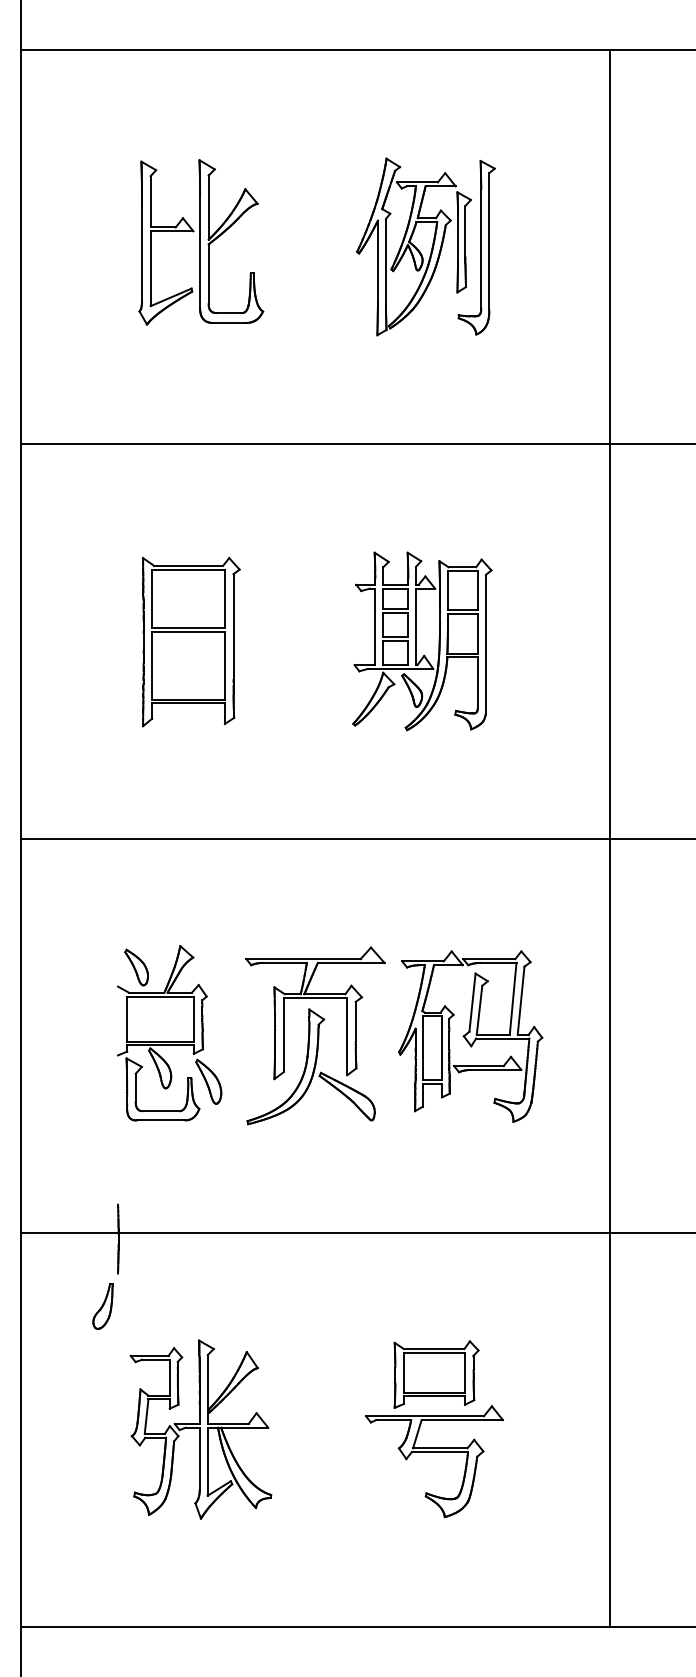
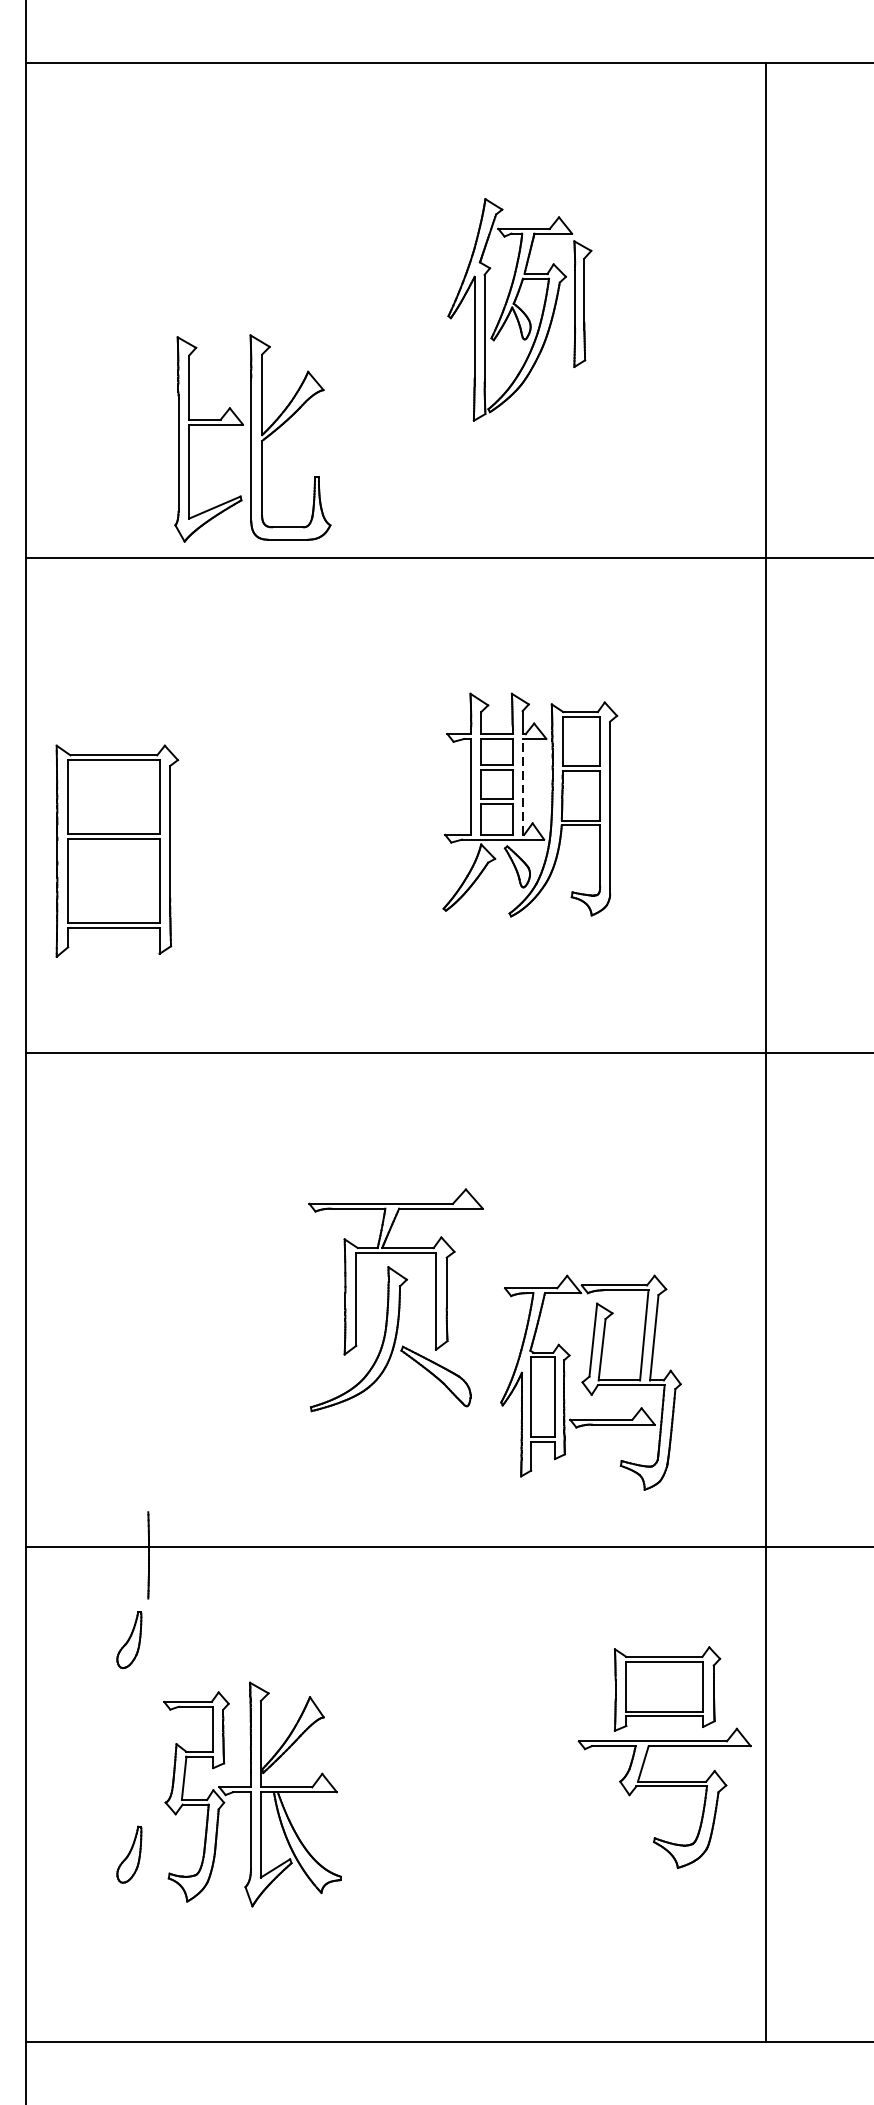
part: (201, 242) -> (253, 438), moved
part: (476, 247) -> (598, 310), removed
line: (416, 626) -> (522, 786), solid -> dashed
part: (191, 642) -> (117, 851), moved
part: (169, 1033) -> (212, 1297), removed
part: (470, 1036) -> (590, 1382), moved
part: (434, 1420) -> (664, 1746), moved
part: (102, 1477) -> (128, 1854), added

